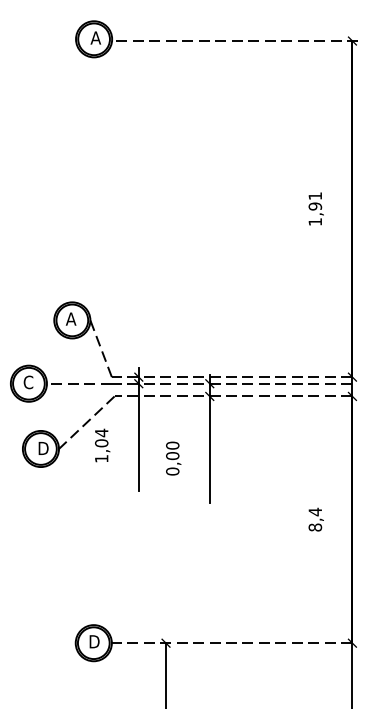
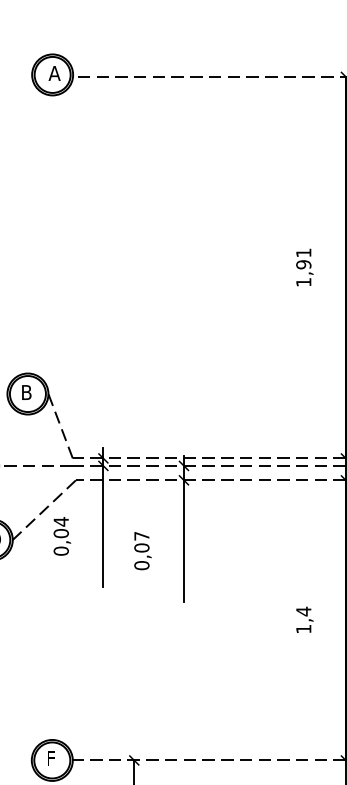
text: (70, 318) -> (25, 391), A -> B
text: (172, 445) -> (141, 536), 0,00 -> 0,07
text: (101, 458) -> (61, 550), 1,04 -> 0,04
text: (315, 527) -> (303, 629), 8,4 -> 1,4
text: (94, 641) -> (53, 758), D -> F

